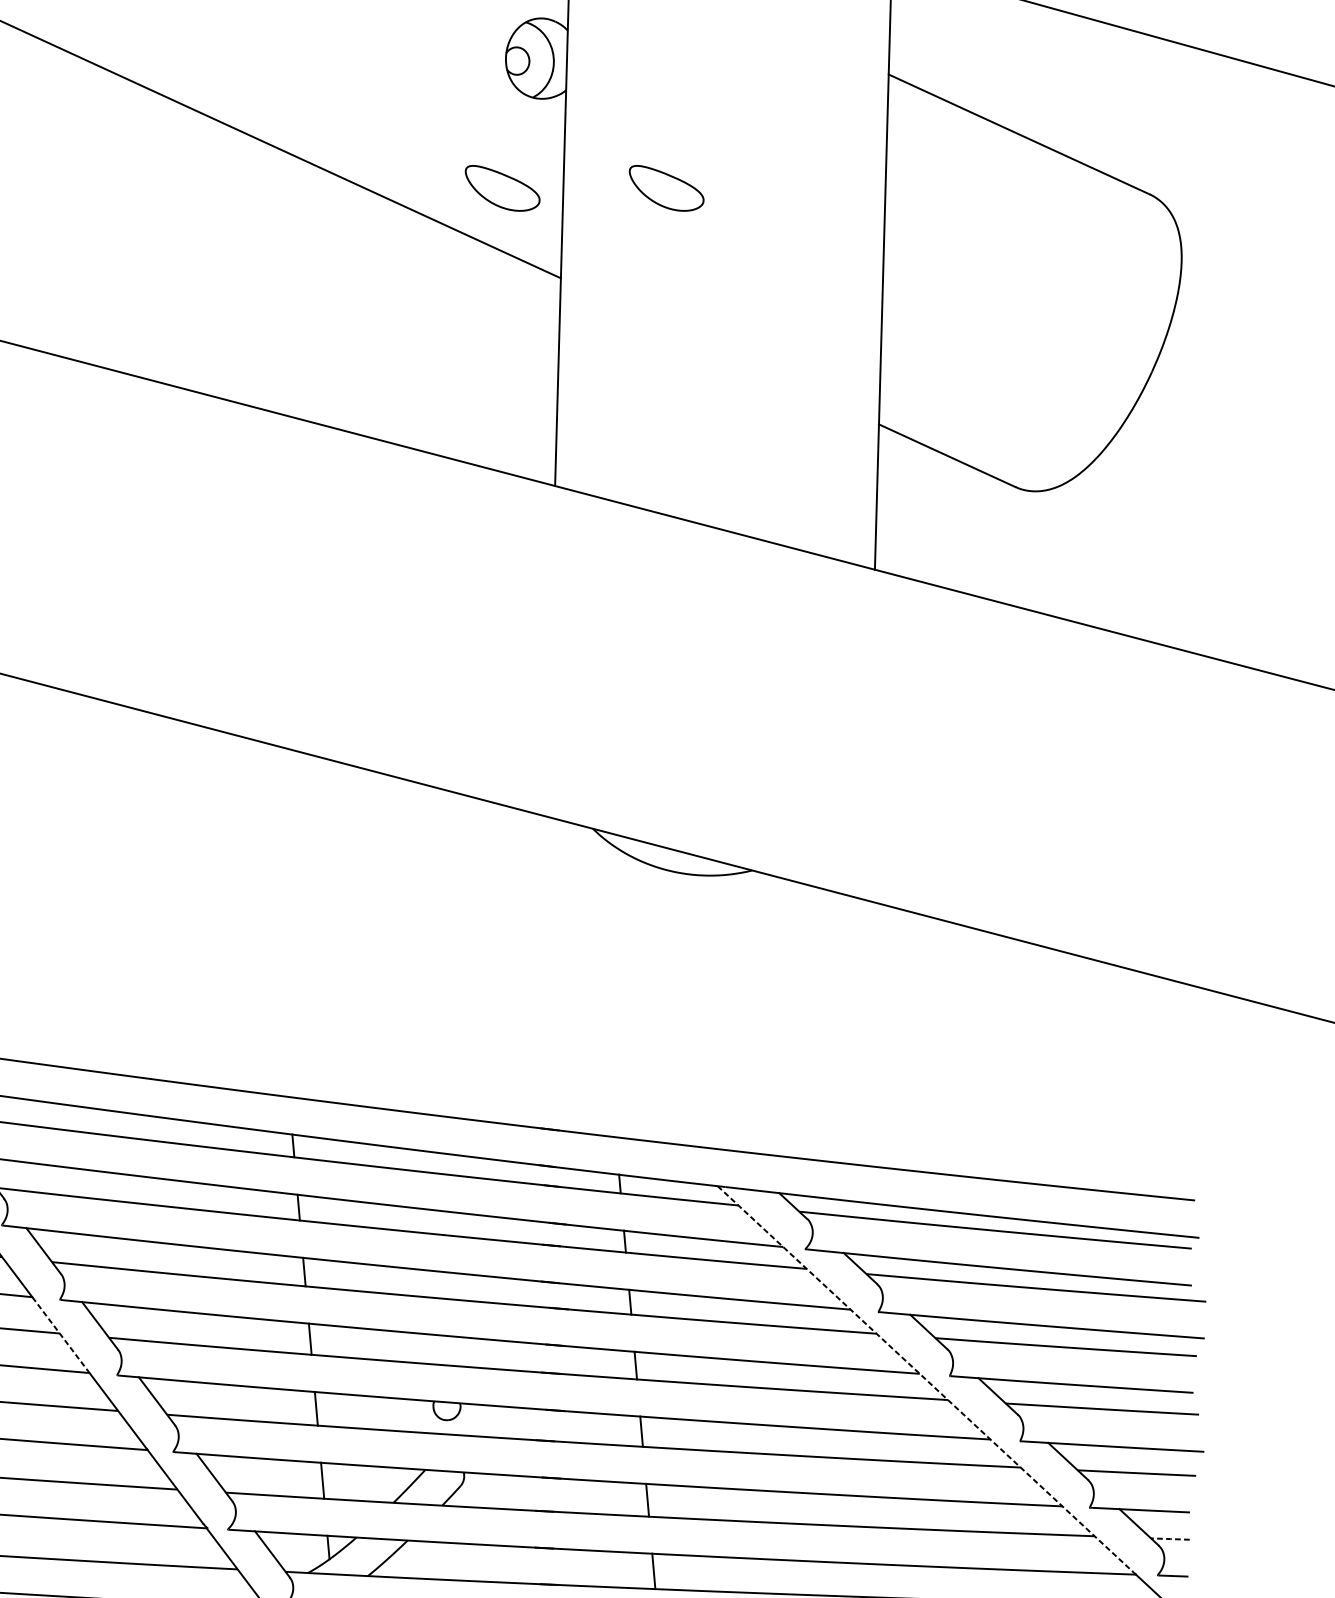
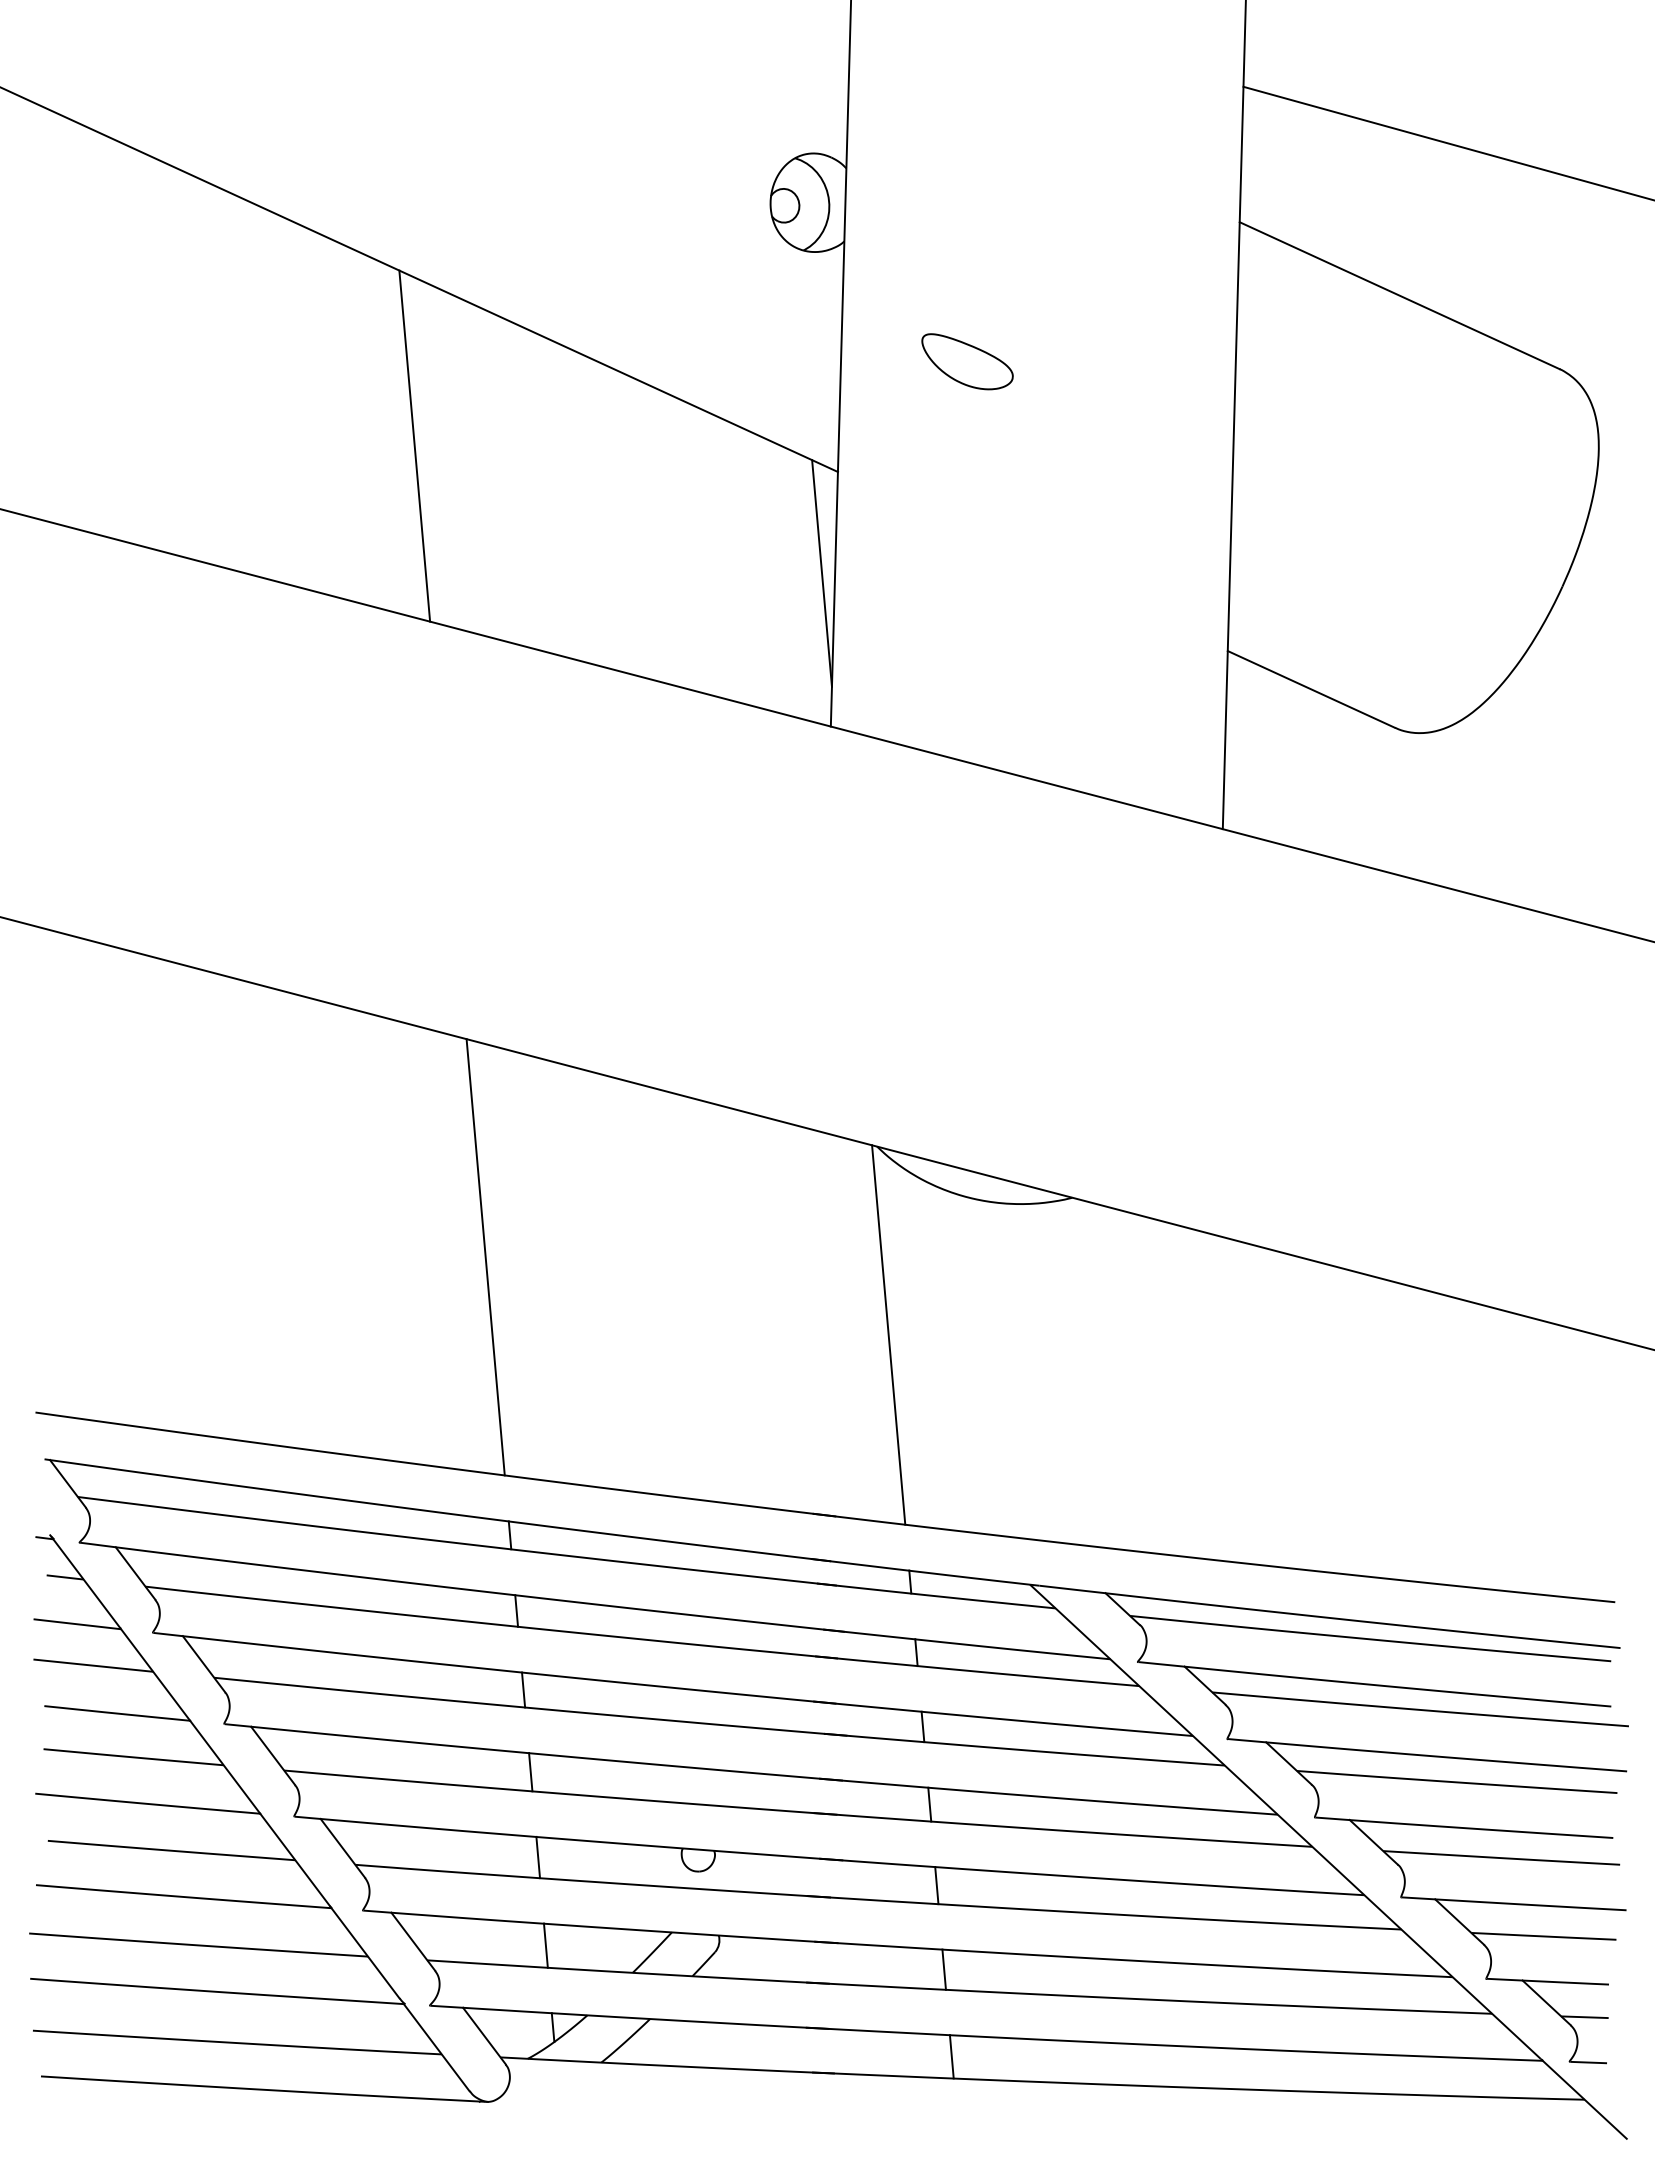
part: (502, 188) -> (766, 361), removed
line: (215, 256) -> (414, 445), added
line: (547, 361) -> (821, 573), added
line: (273, 919) -> (485, 1257), added
line: (602, 982) -> (888, 1334), added
line: (61, 1335) -> (225, 1767), dashed -> solid
line: (926, 1379) -> (1285, 1821), dashed -> solid
line: (1170, 1539) -> (1584, 2017), dashed -> solid

